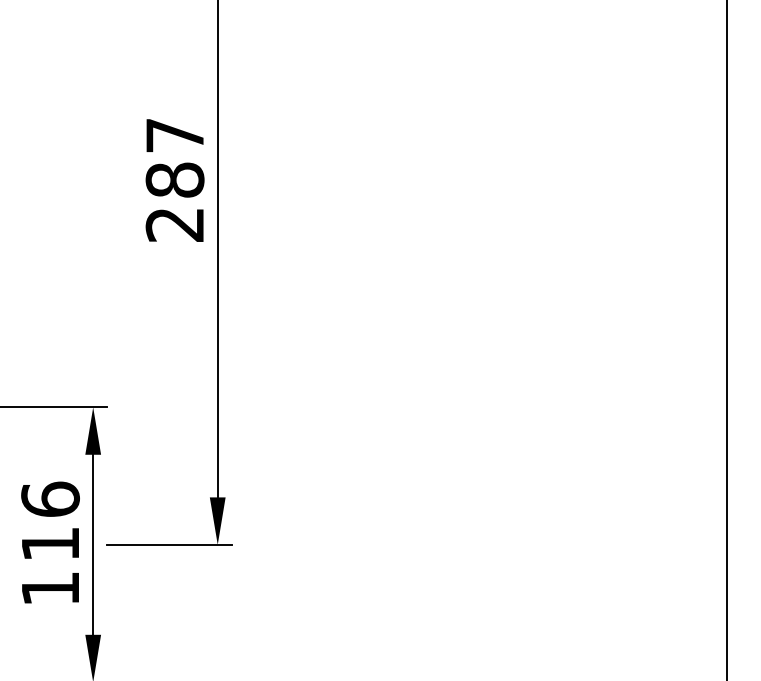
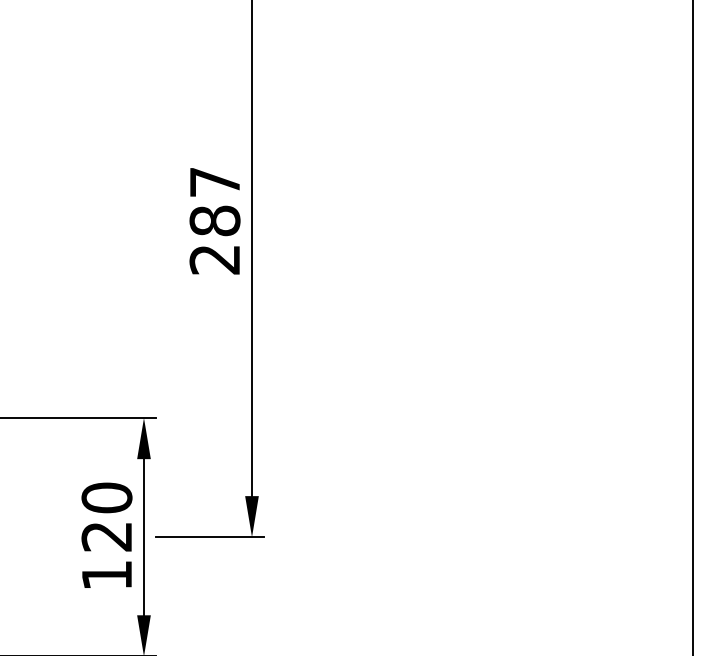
text: (49, 520) -> (106, 516), 116 -> 120

